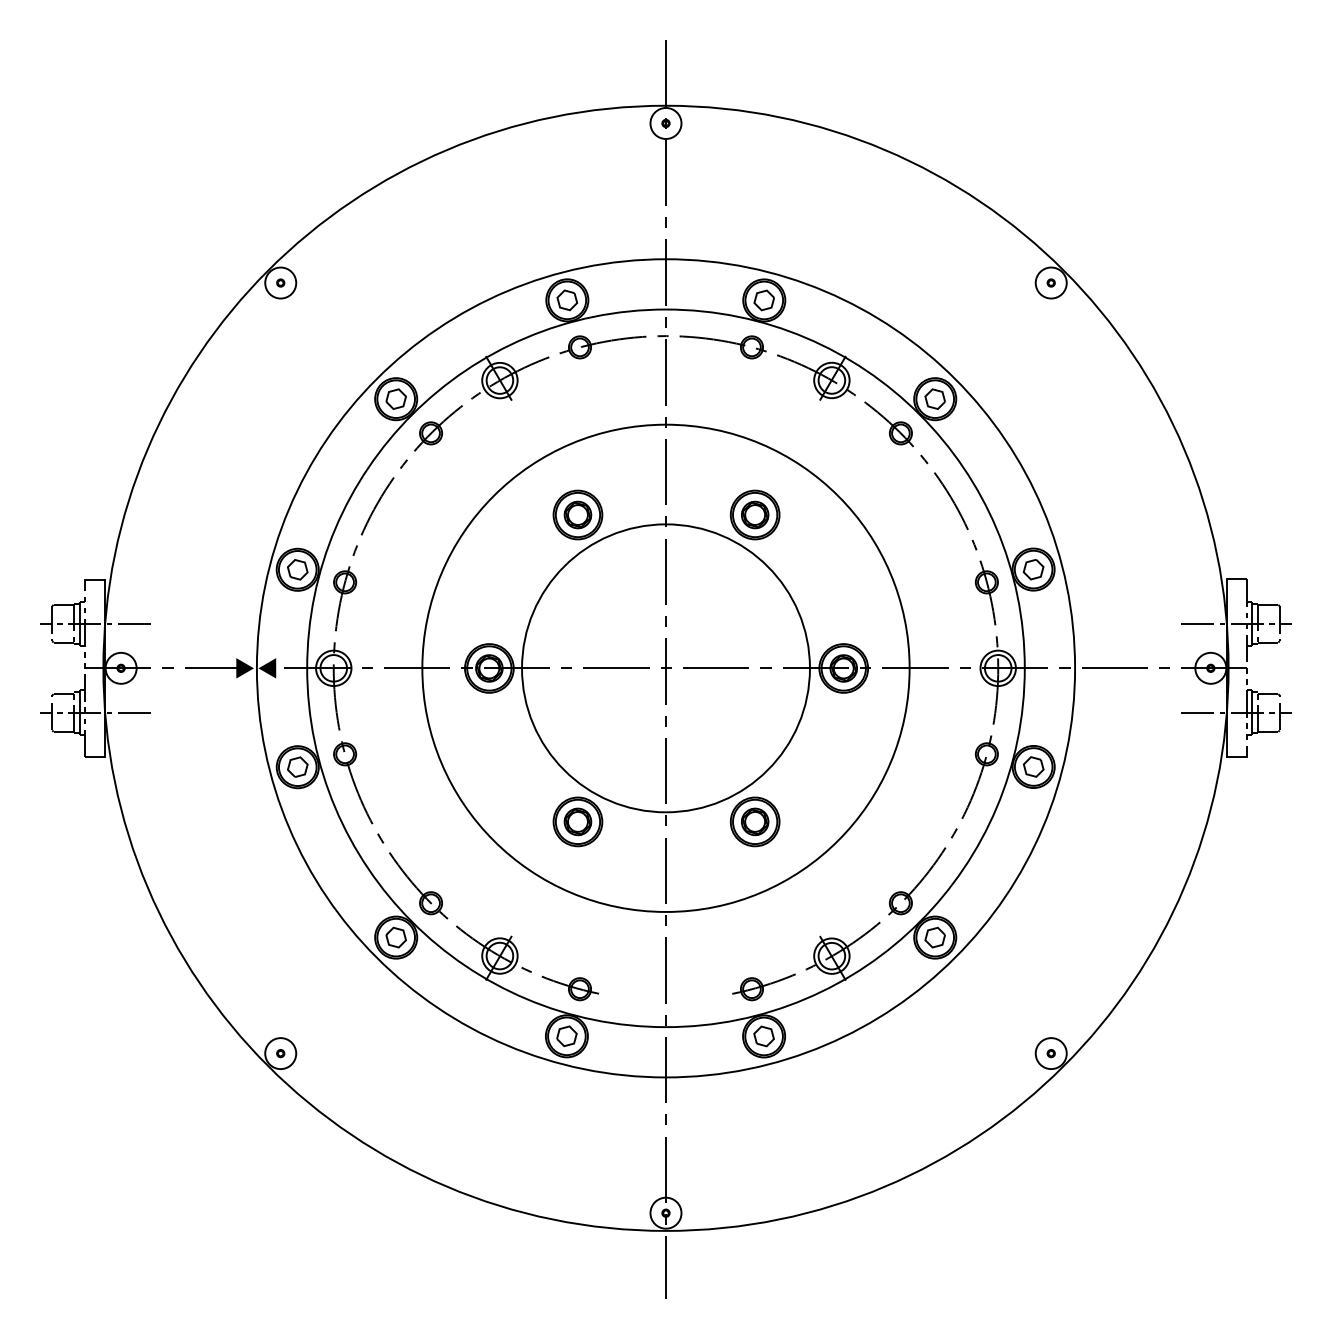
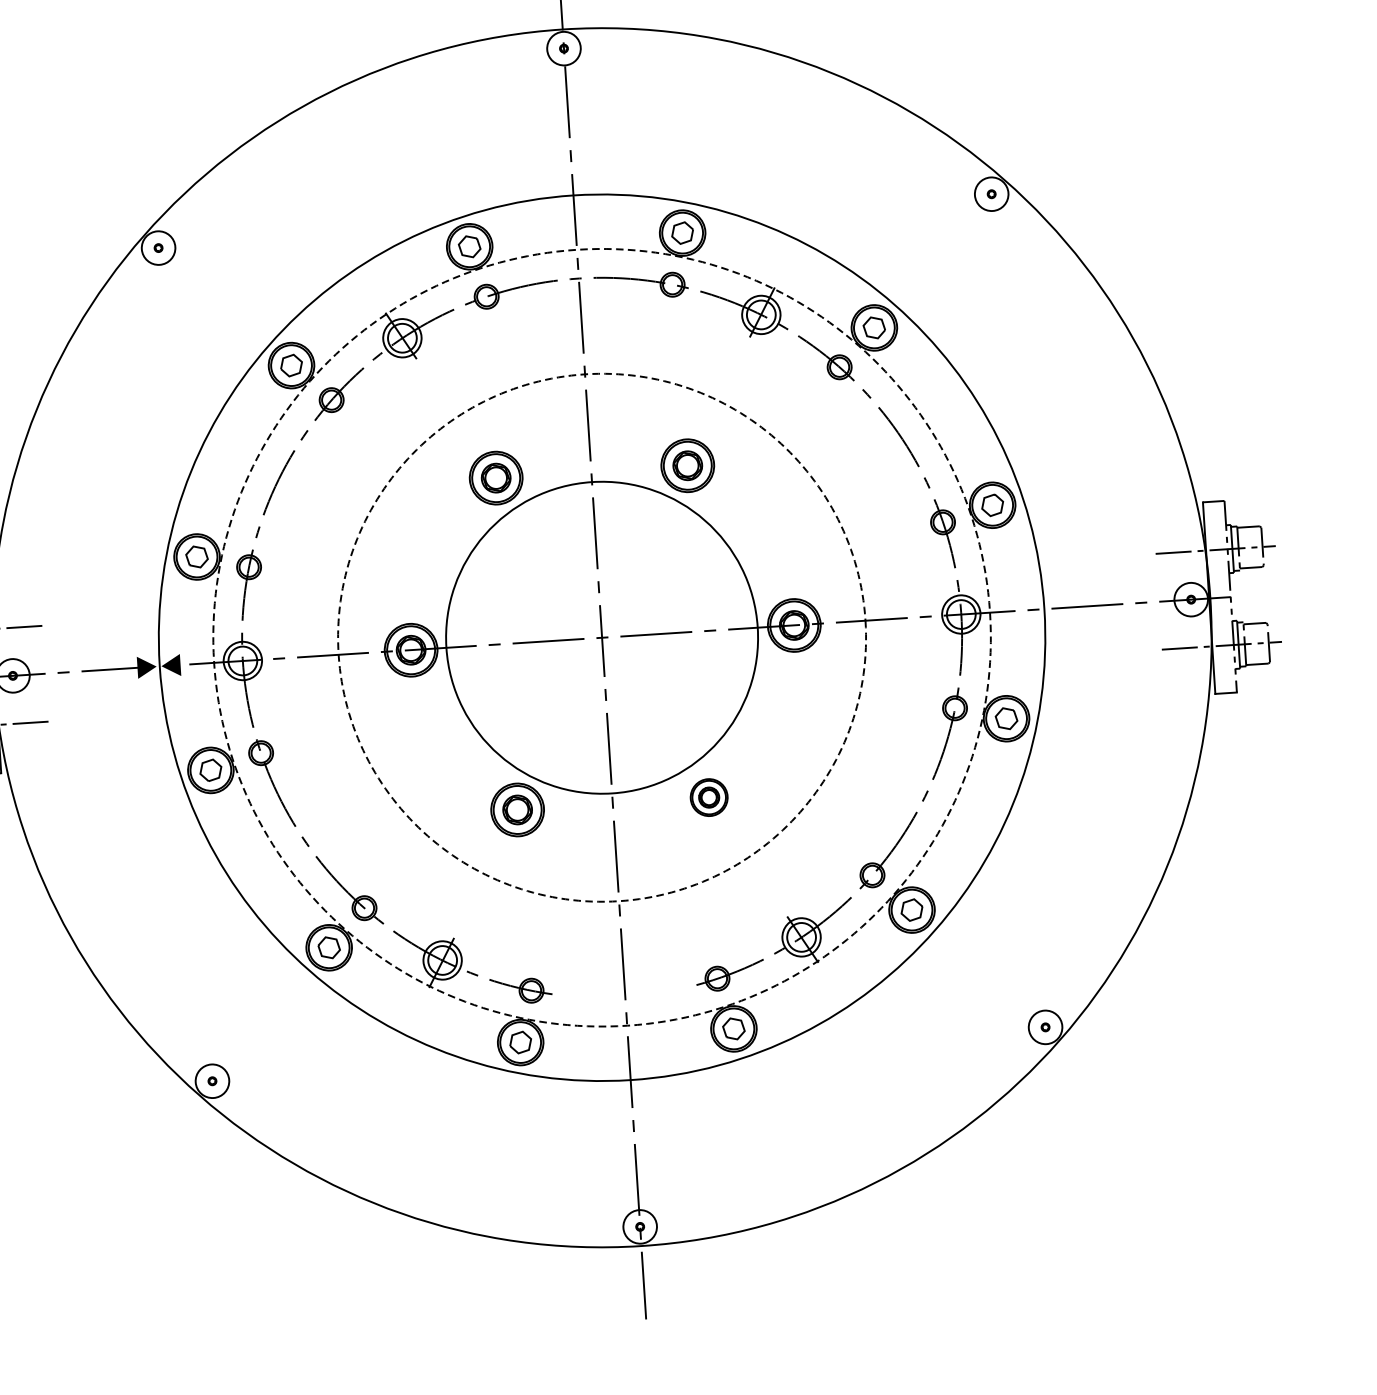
circle: (665, 667) -> (601, 636), solid -> dashed
circle: (665, 668) -> (601, 637), solid -> dashed
part: (754, 821) -> (708, 797), size x0.7

